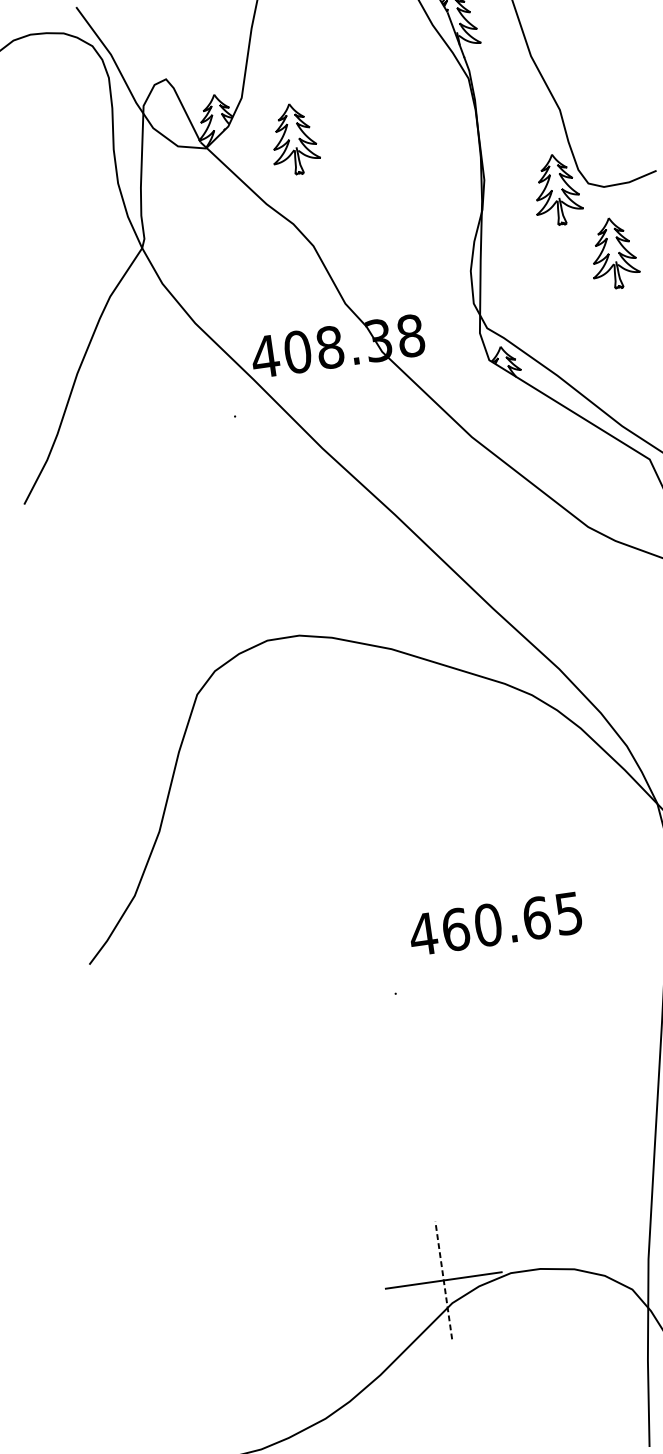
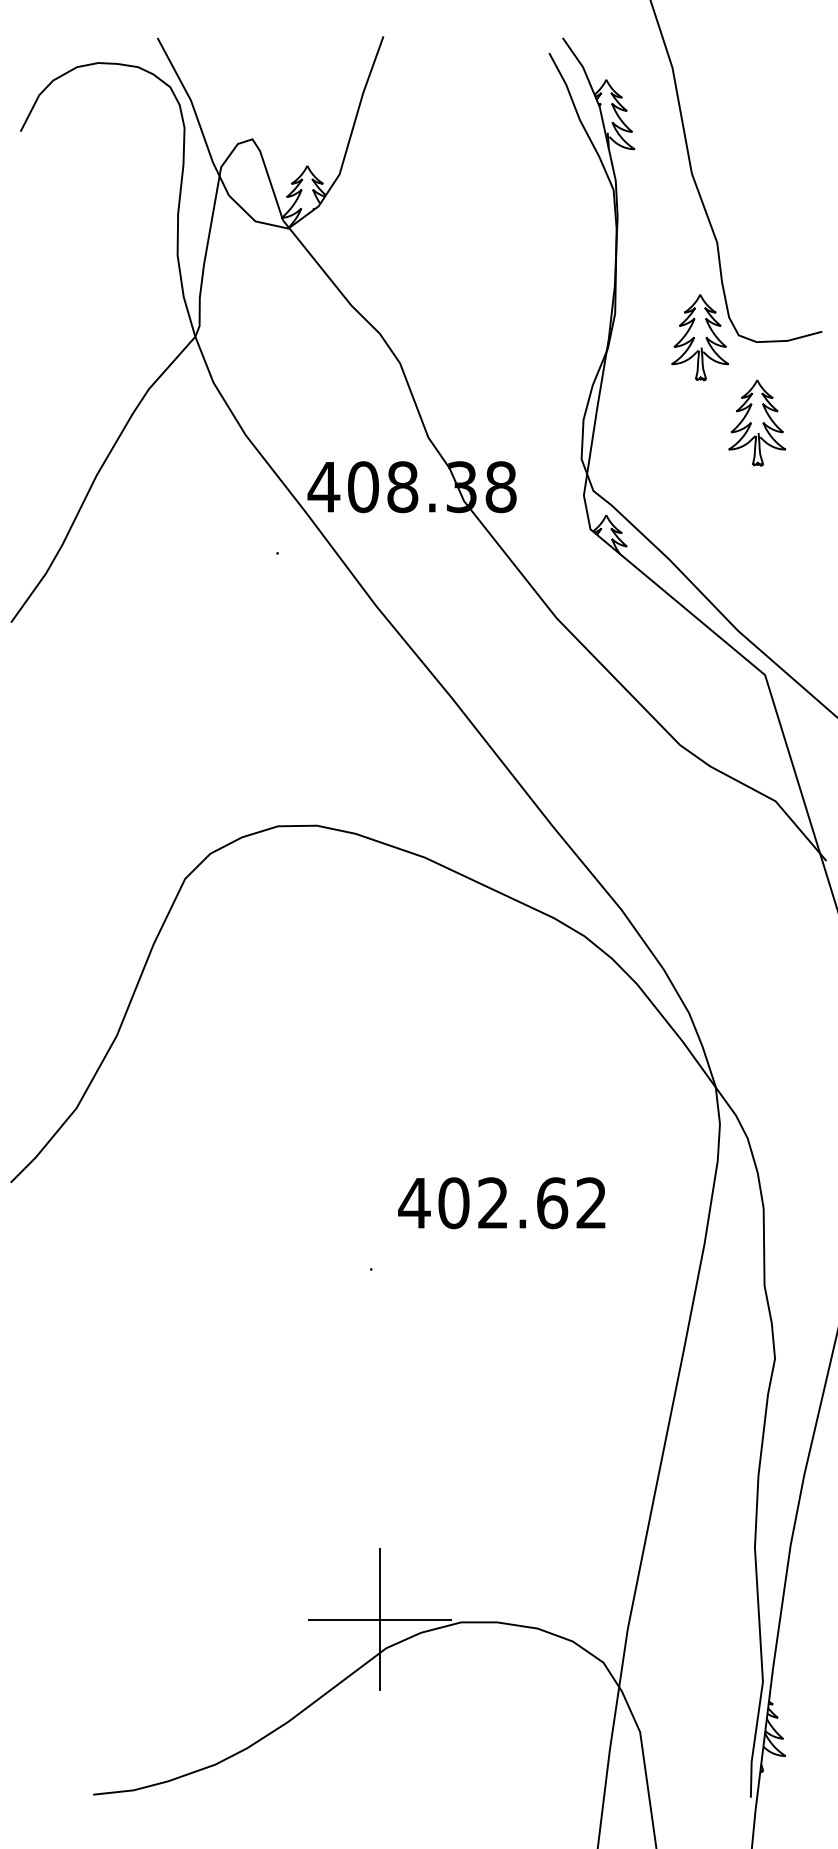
part: (294, 139) -> (395, 232), removed
text: (511, 922) -> (521, 1203), 460.65 -> 402.62
line: (443, 1280) -> (379, 1619), dashed -> solid

